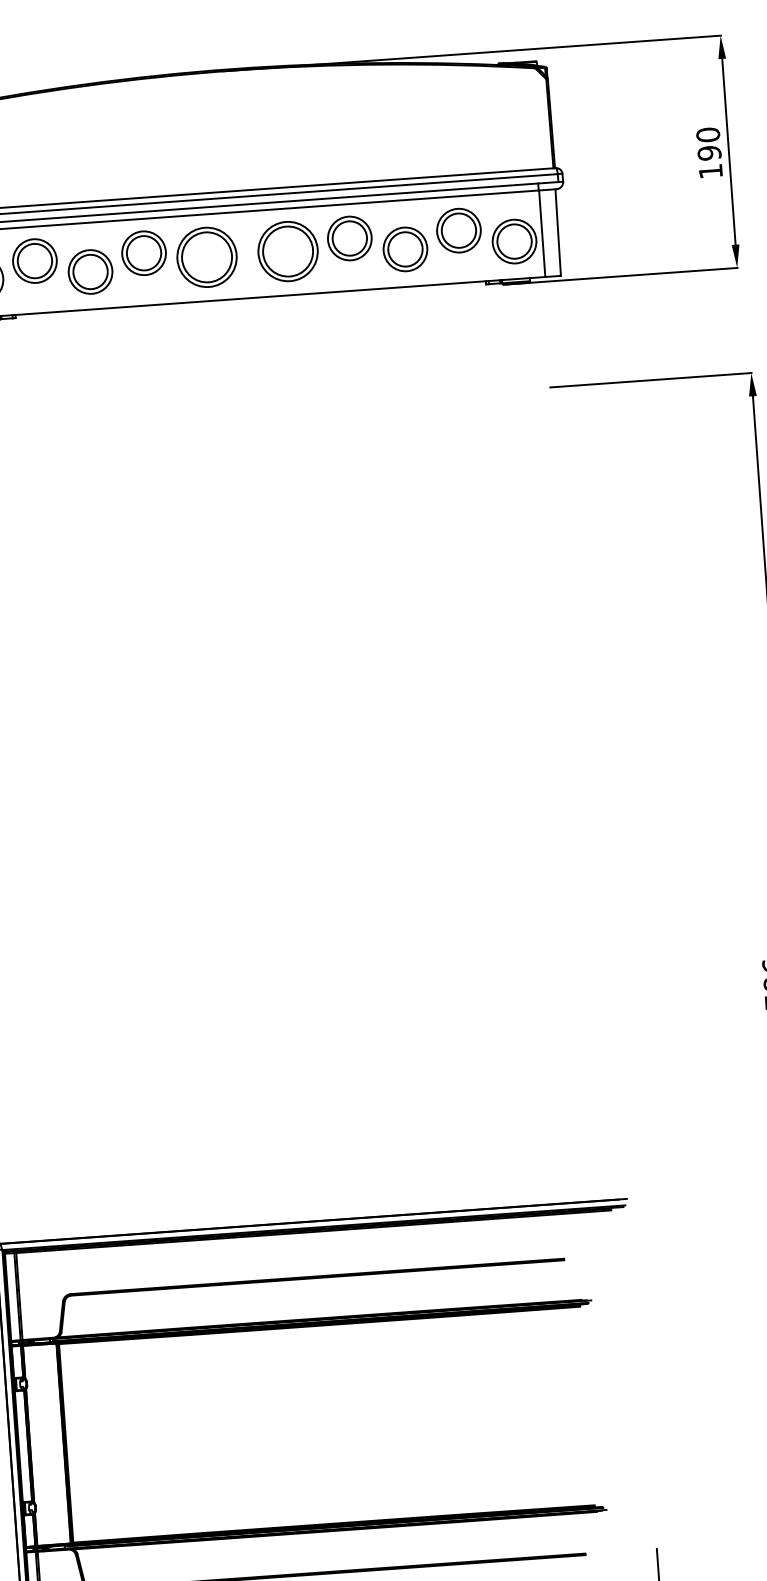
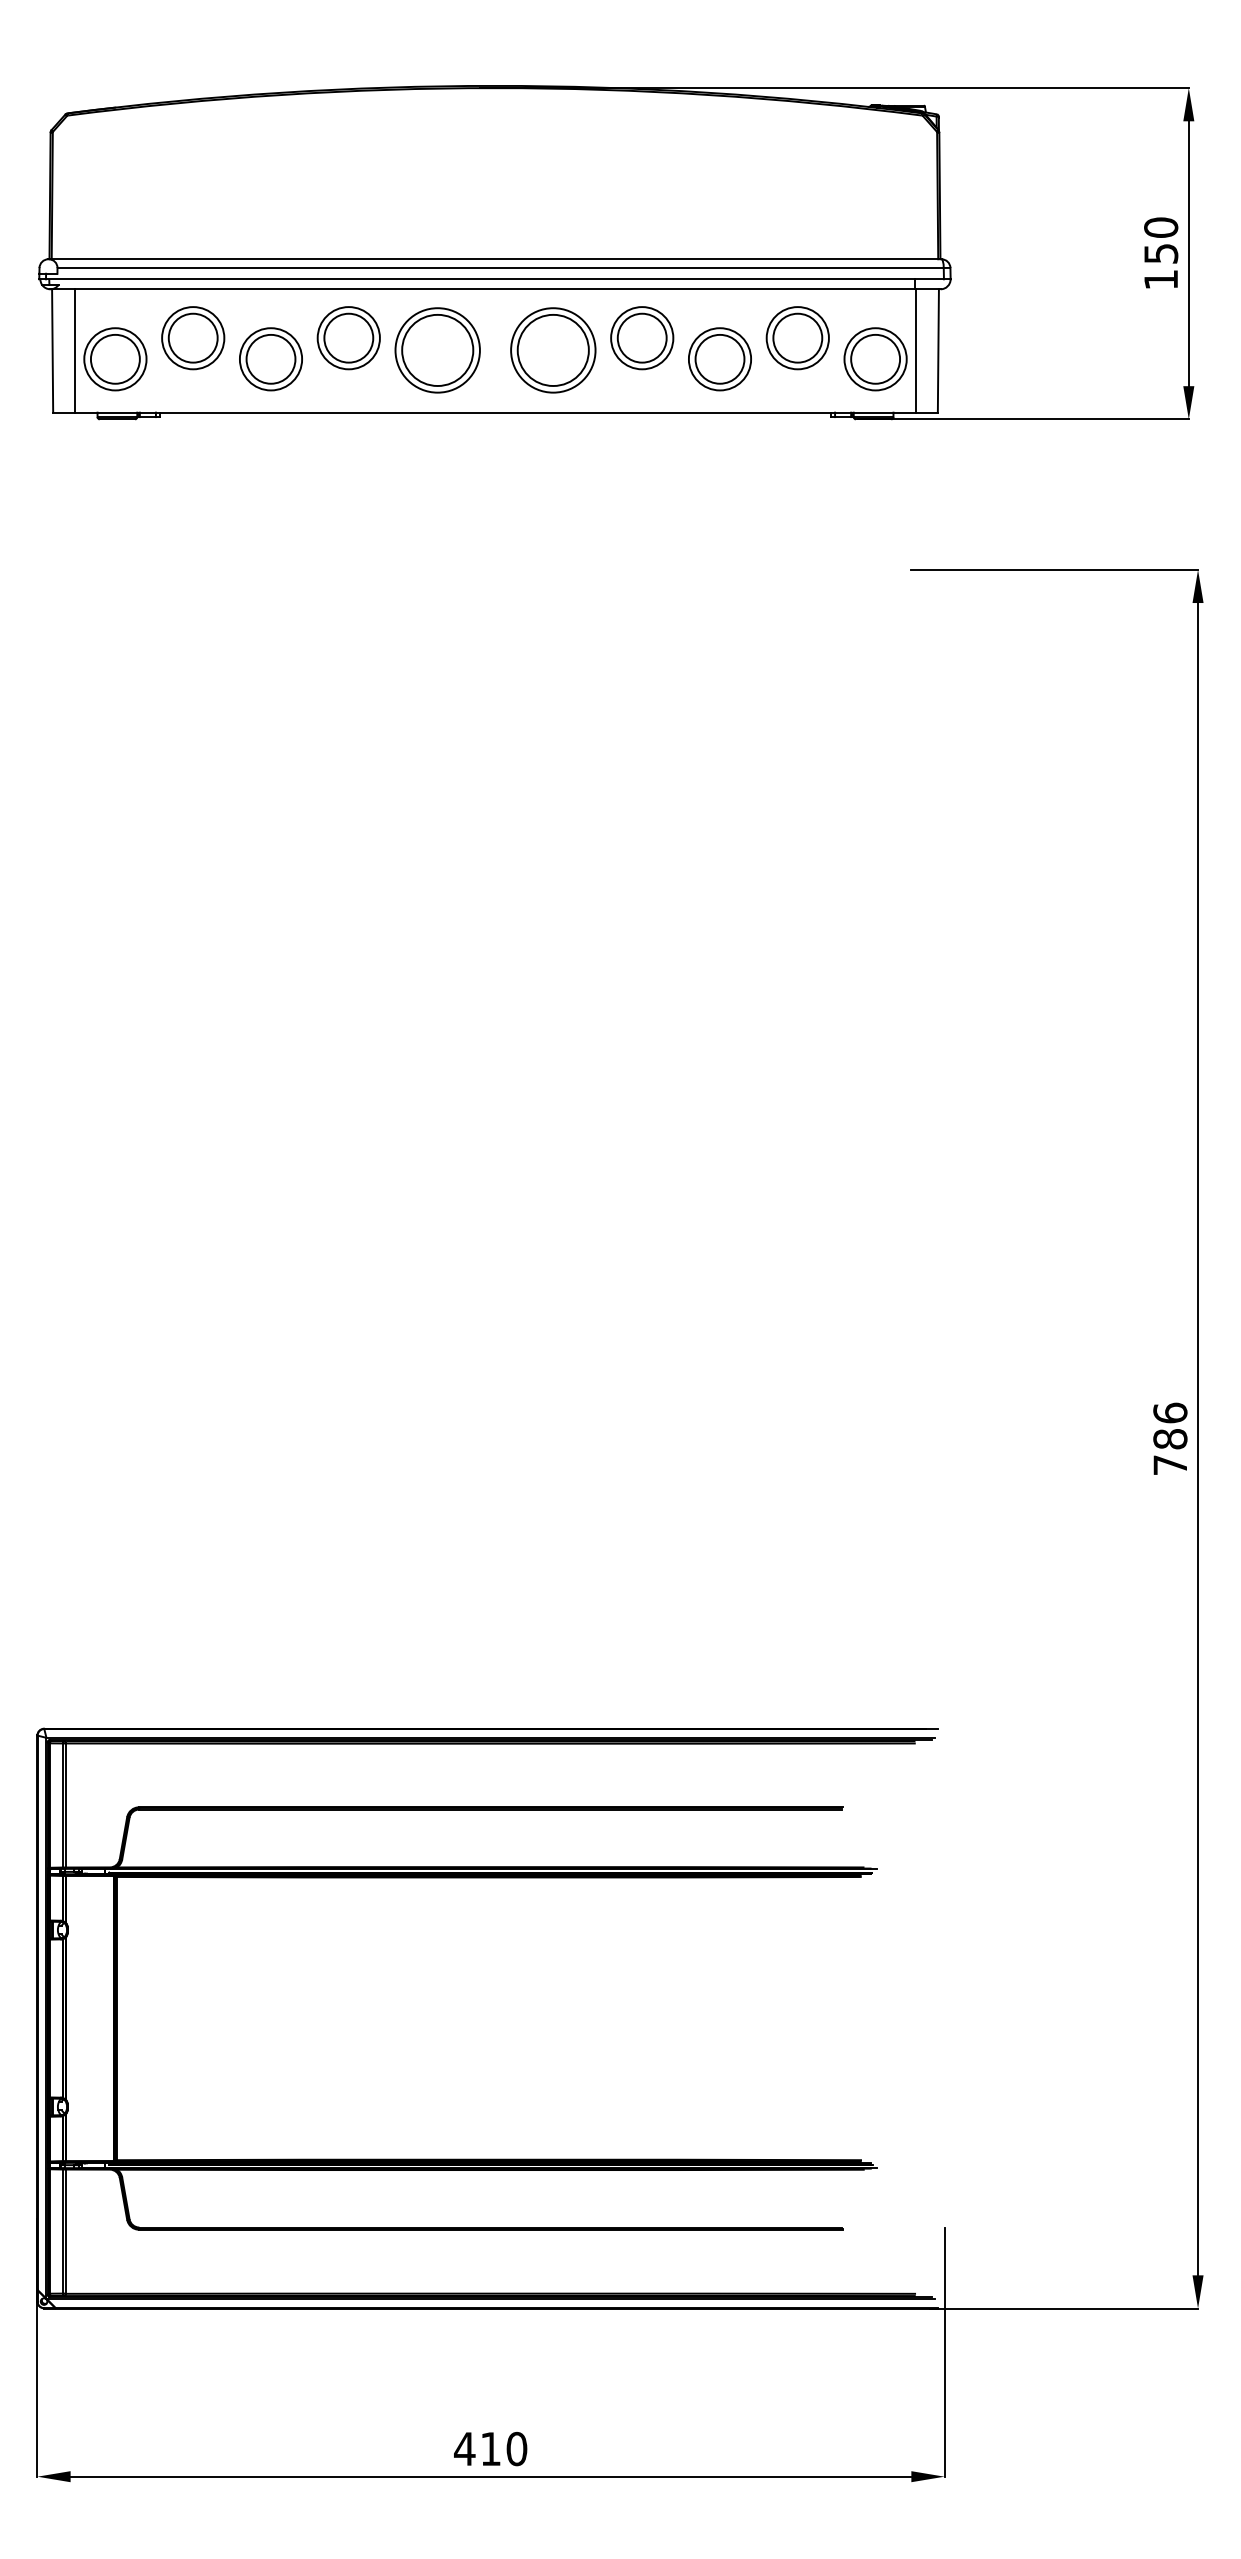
text: (709, 153) -> (1161, 253), 190 -> 150

